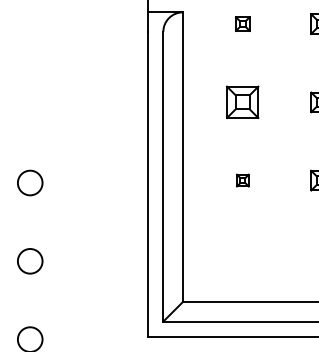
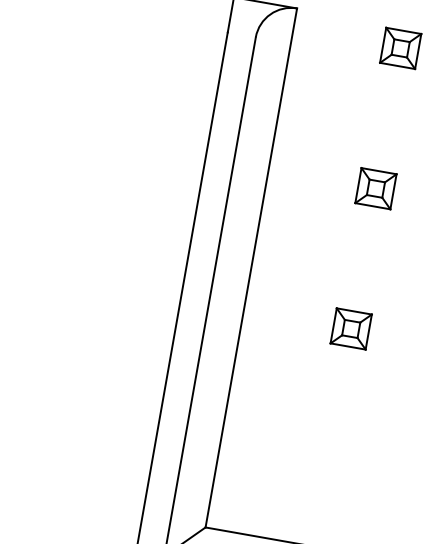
part: (242, 23) -> (400, 47), size x1.43
part: (242, 102) -> (375, 188), size x0.62
part: (242, 180) -> (350, 328), size x1.67

